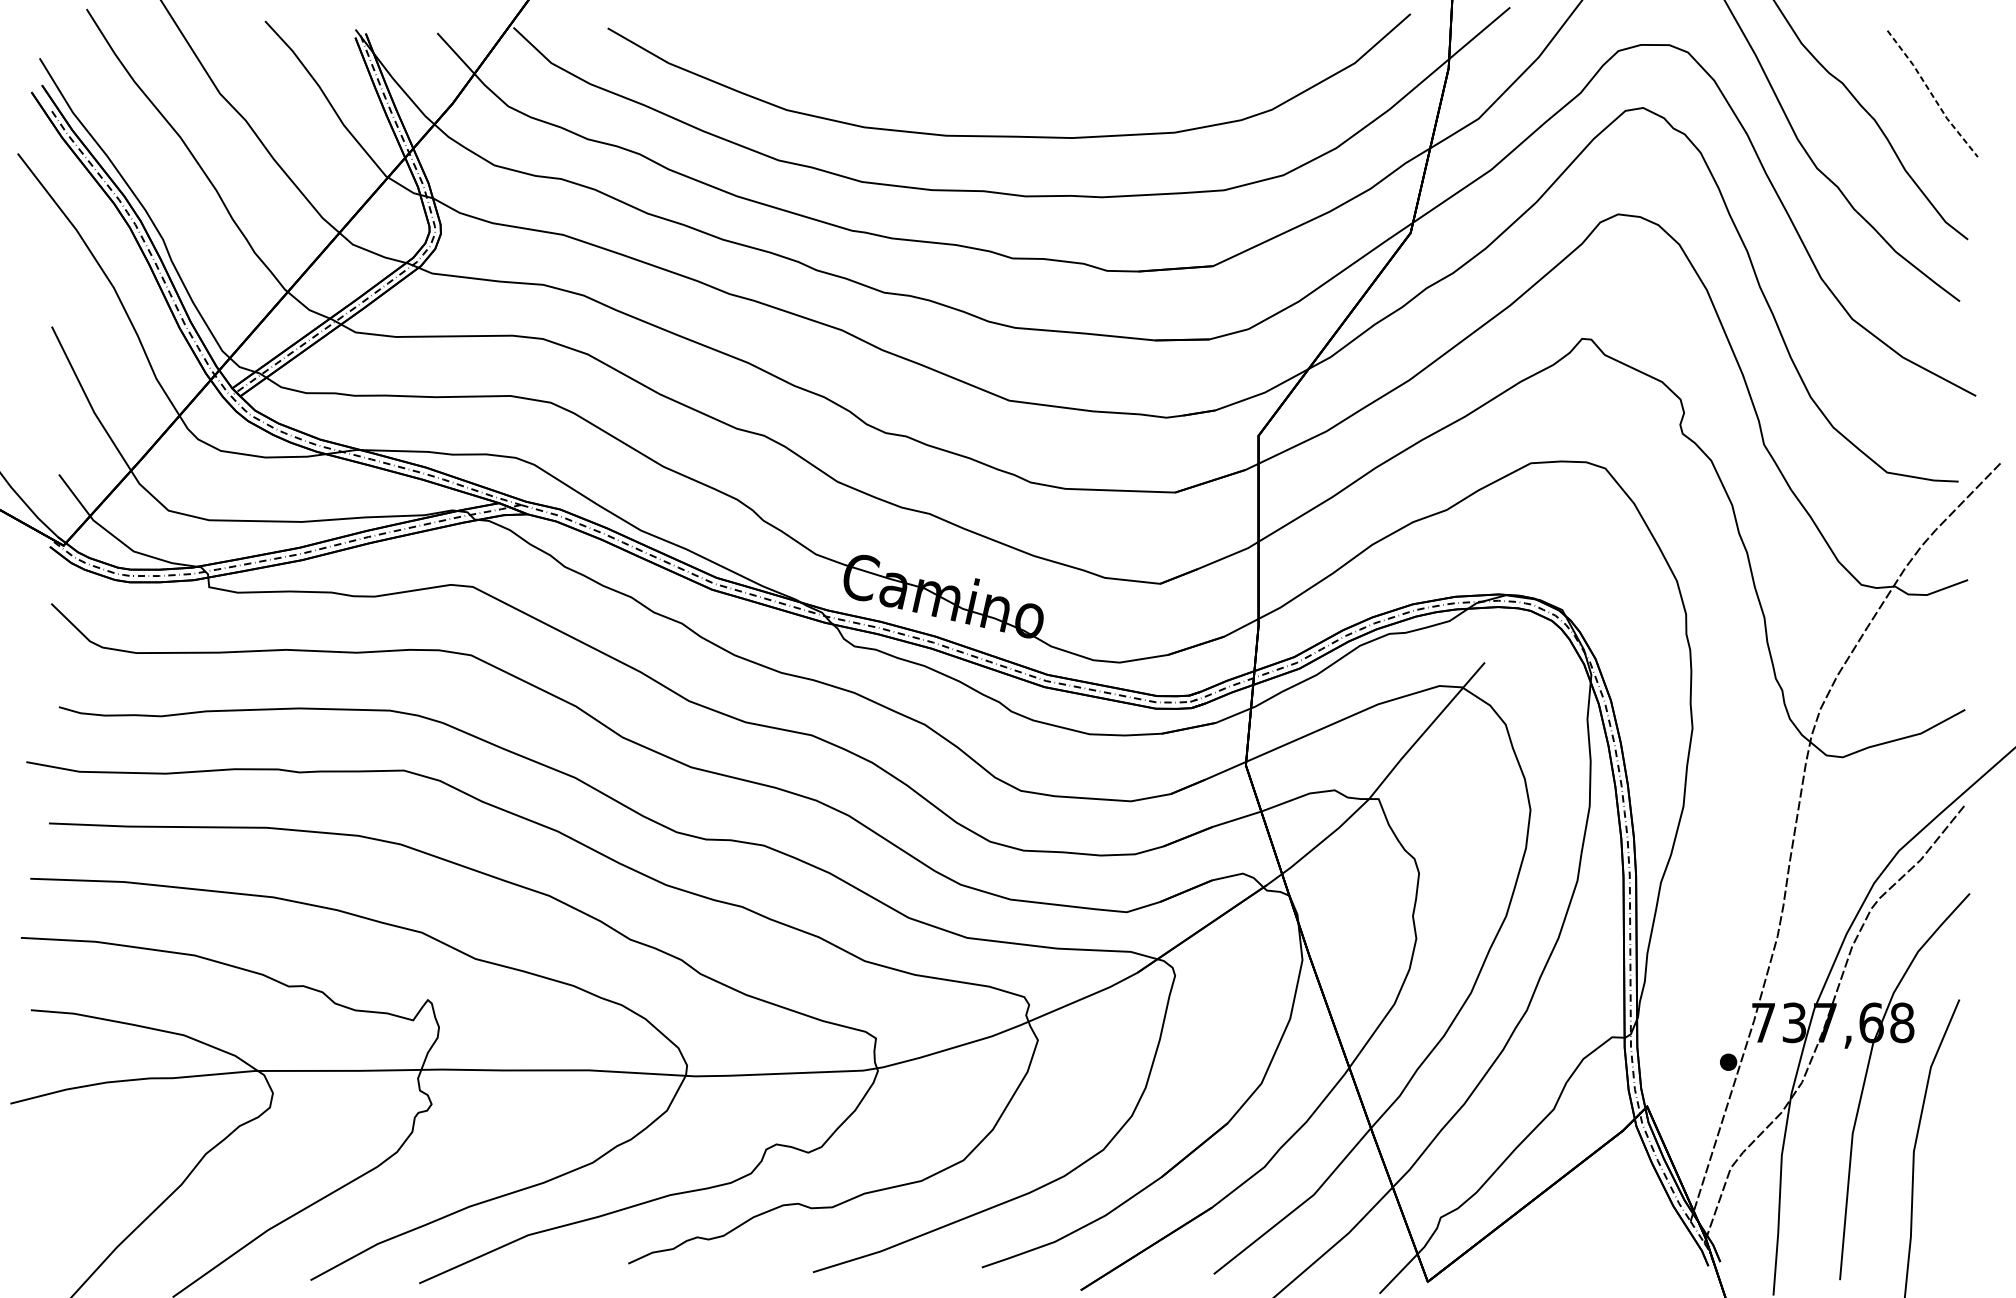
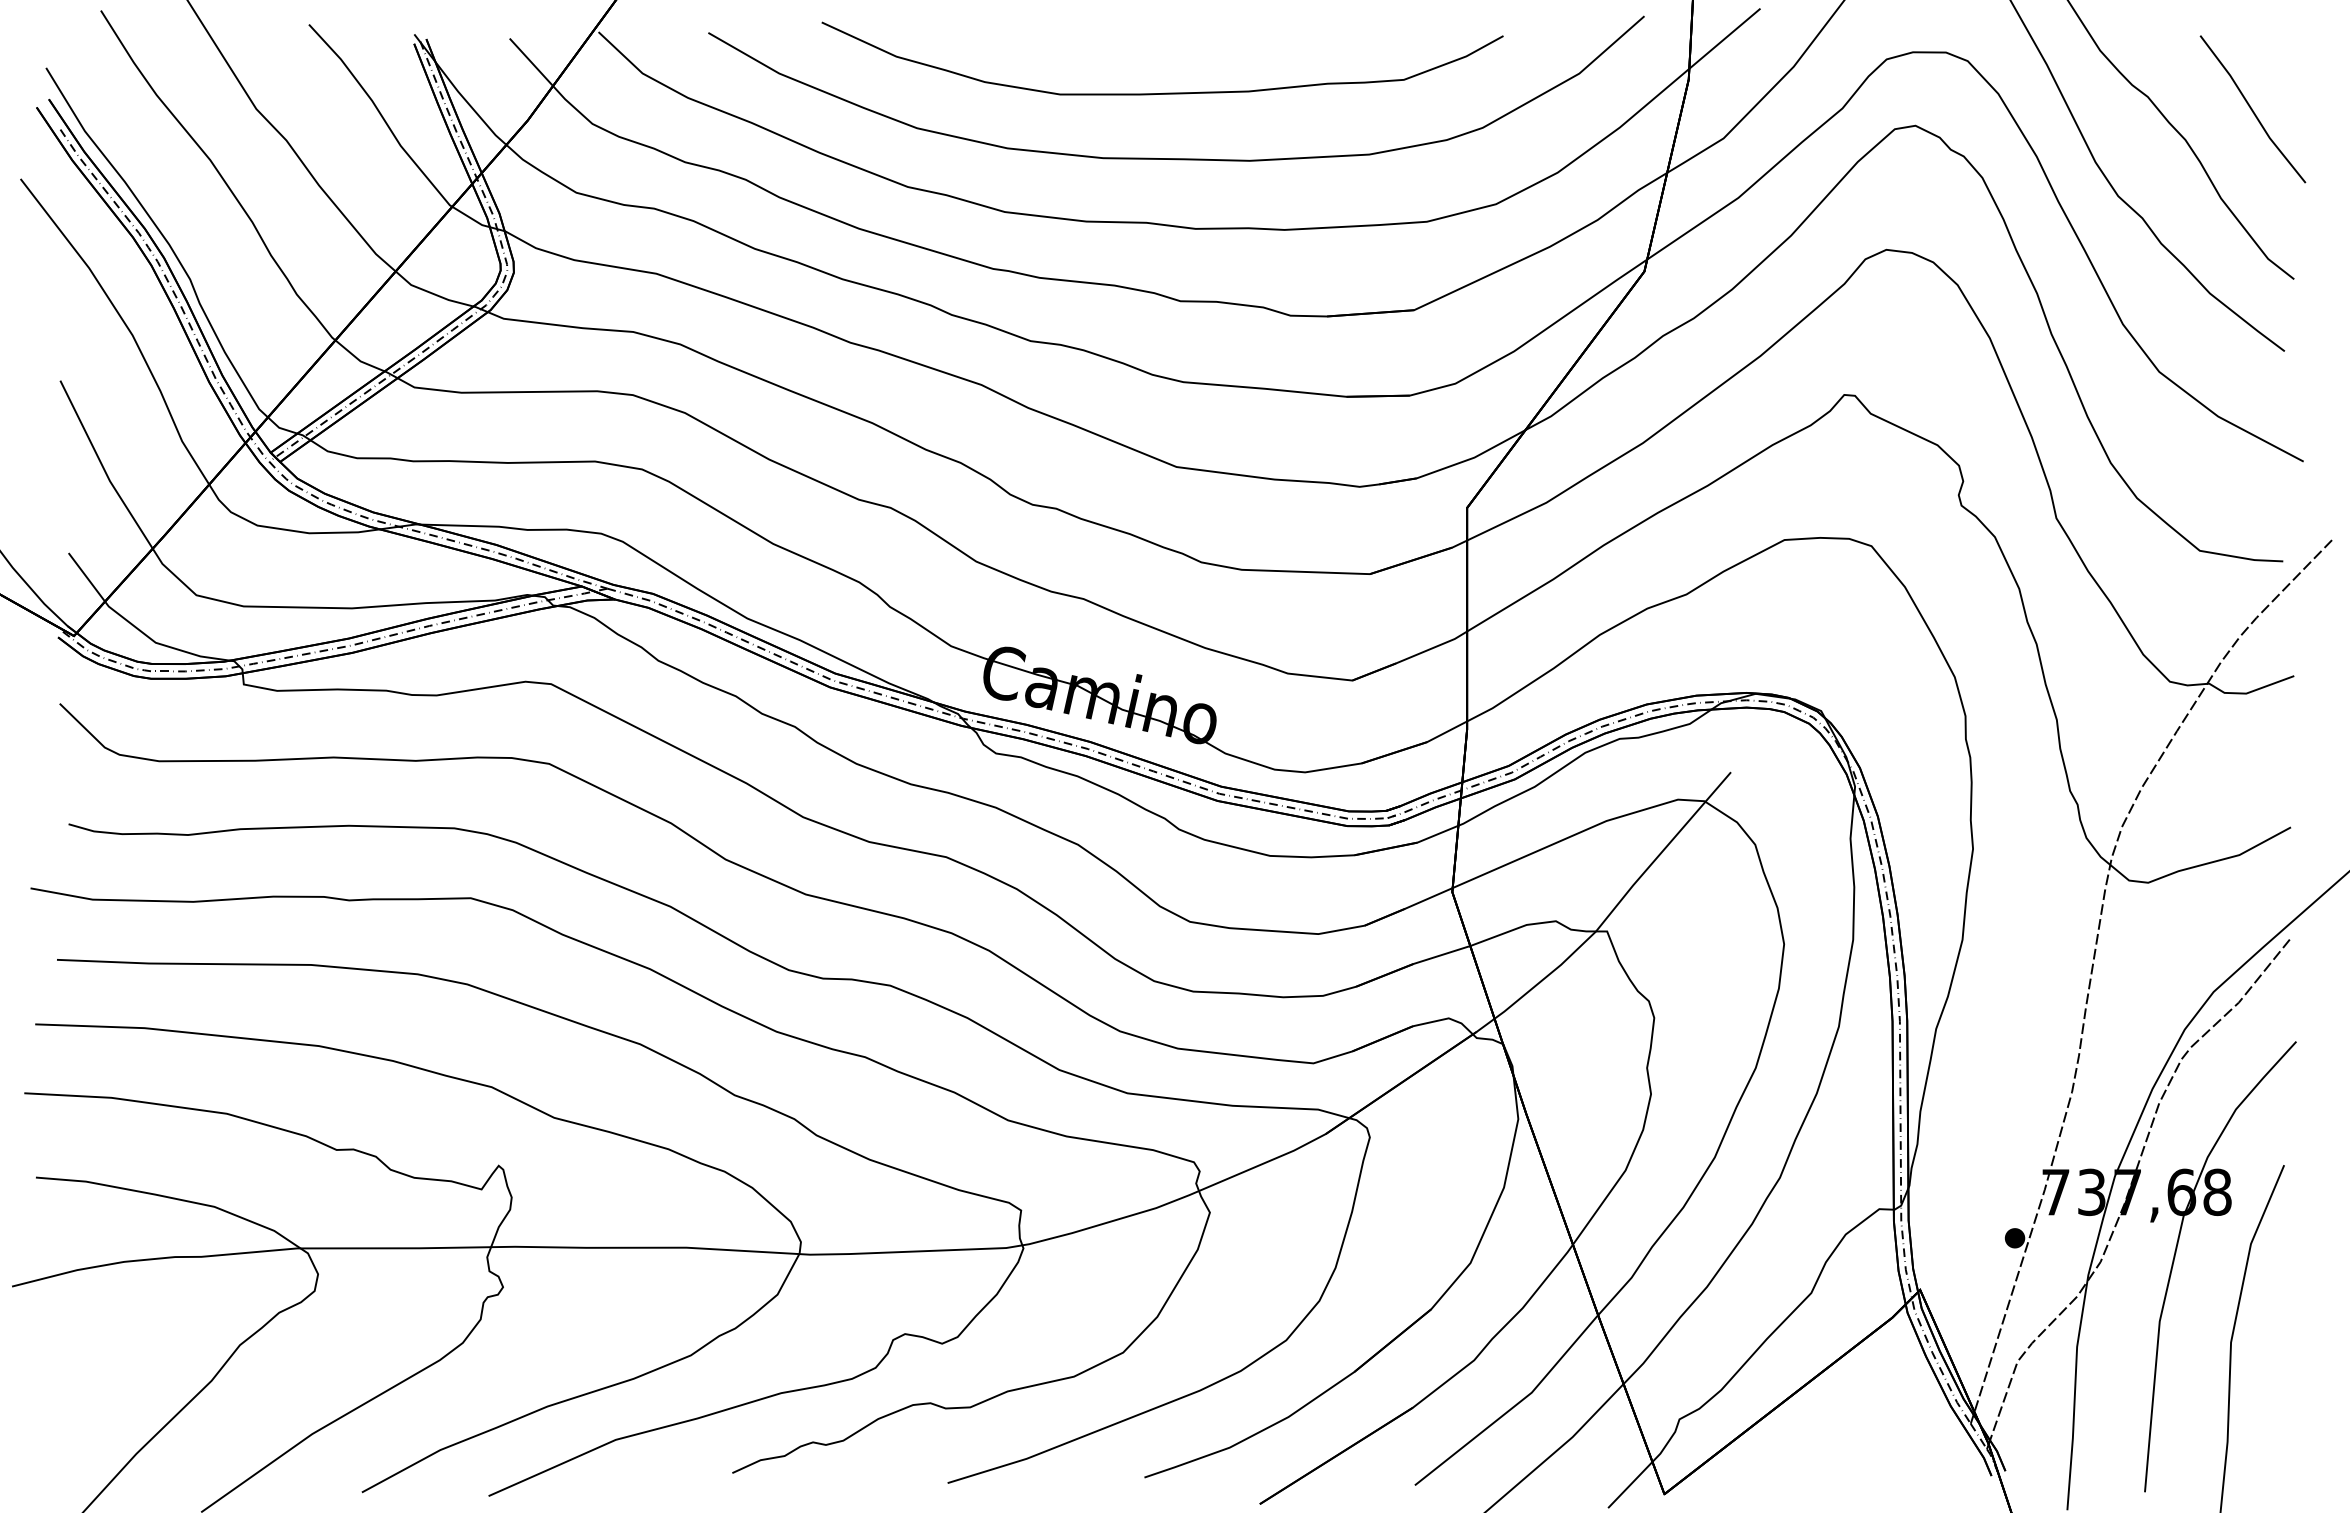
curve: (998, 79) -> (1164, 92), added
line: (1932, 94) -> (2252, 110), dashed -> solid

